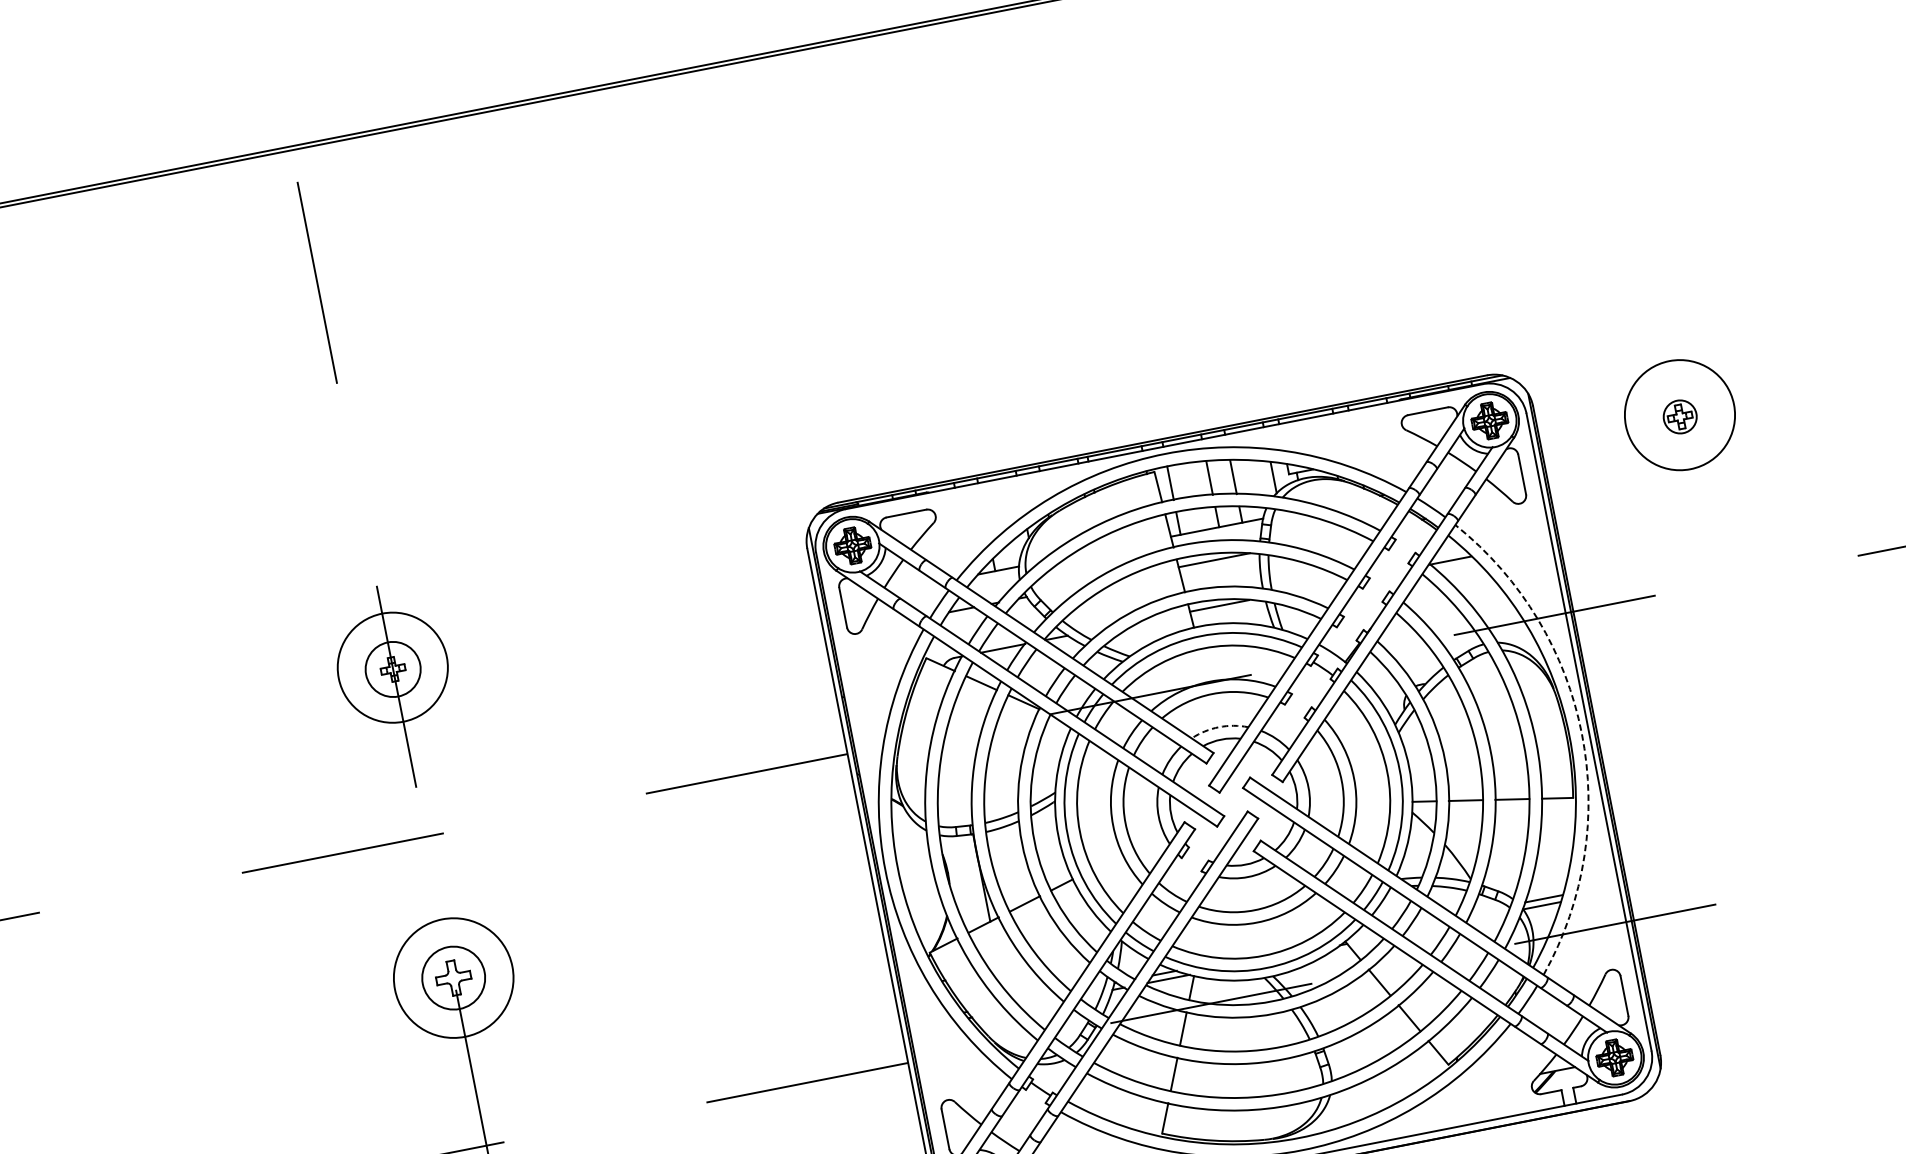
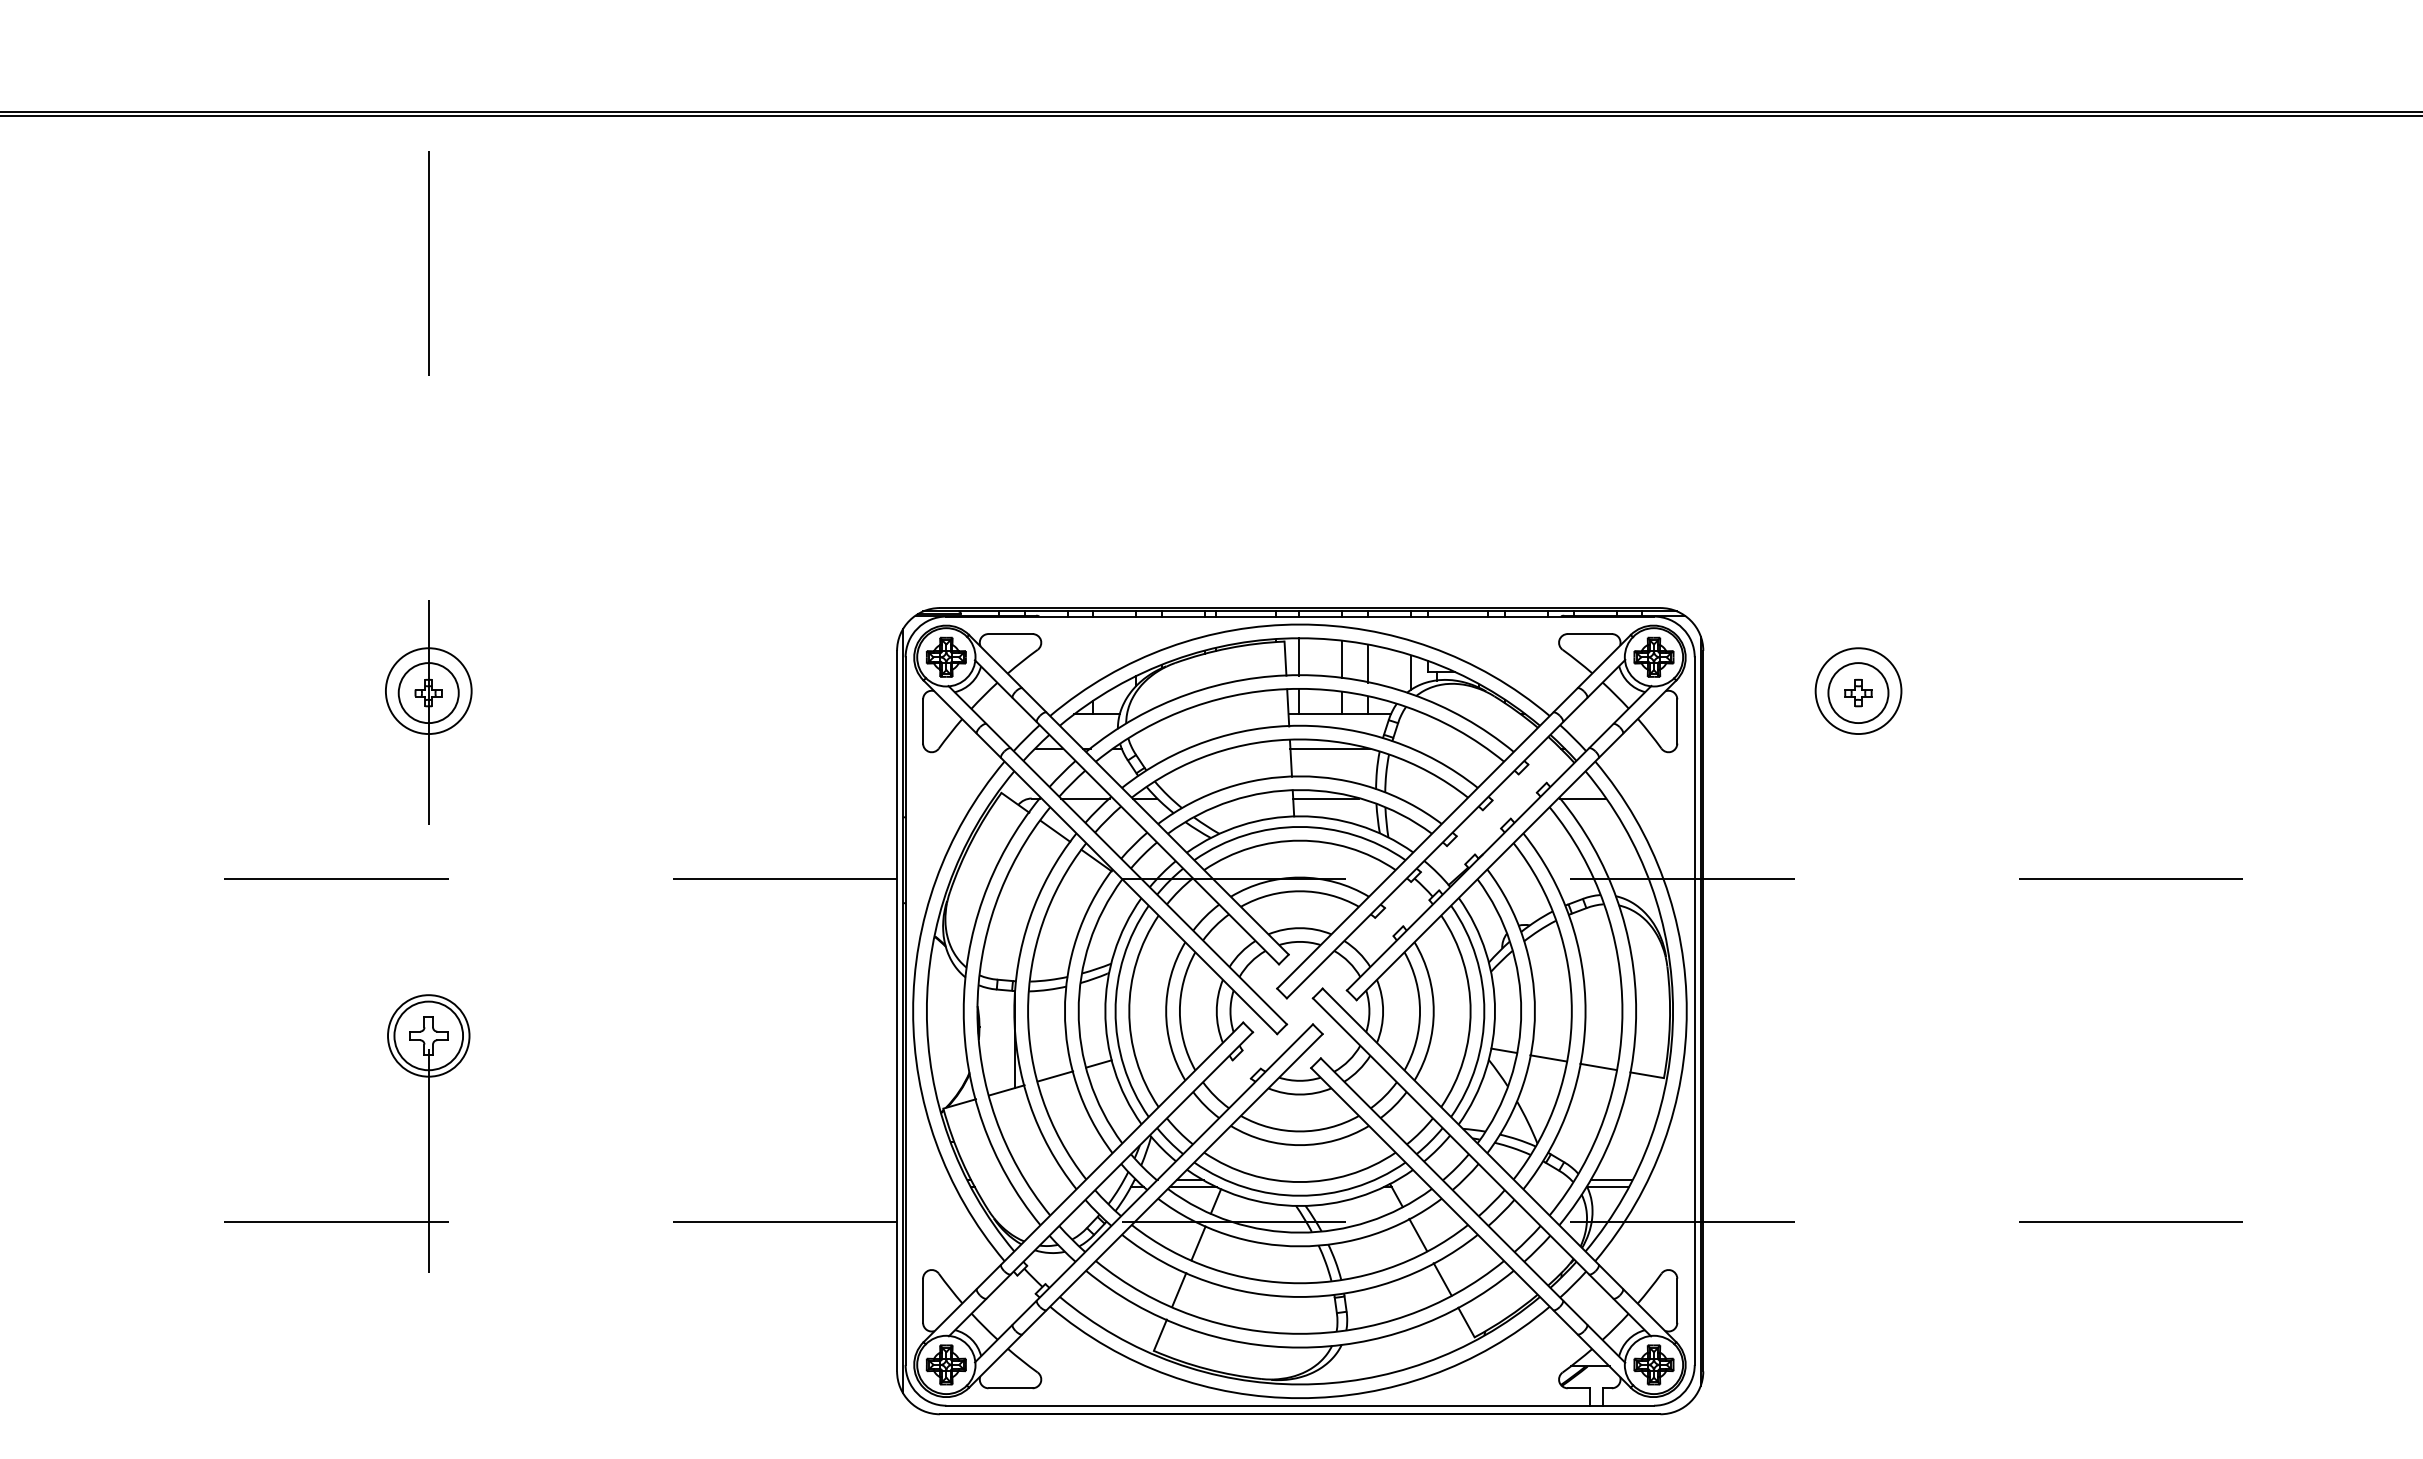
circle: (1679, 415) -> (1858, 691), size x0.71
circle: (1680, 417) -> (1858, 693), size x1.67
circle: (392, 668) -> (428, 691), size x0.71
arc: (1218, 727) -> (1299, 928), dashed -> solid
arc: (1581, 733) -> (1686, 1011), dashed -> solid
circle: (453, 977) -> (428, 1035), size x0.62

